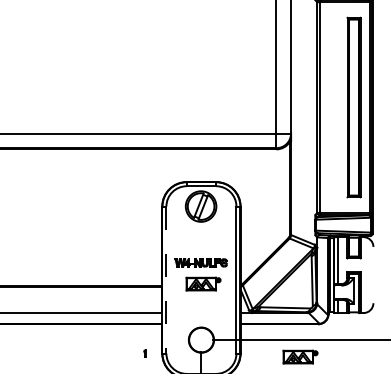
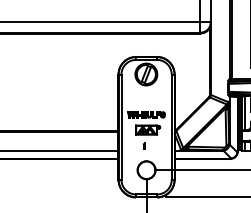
line: (166, 280) -> (121, 127), dashed -> solid
part: (144, 353) -> (143, 146), moved
part: (300, 356) -> (217, 181), removed

